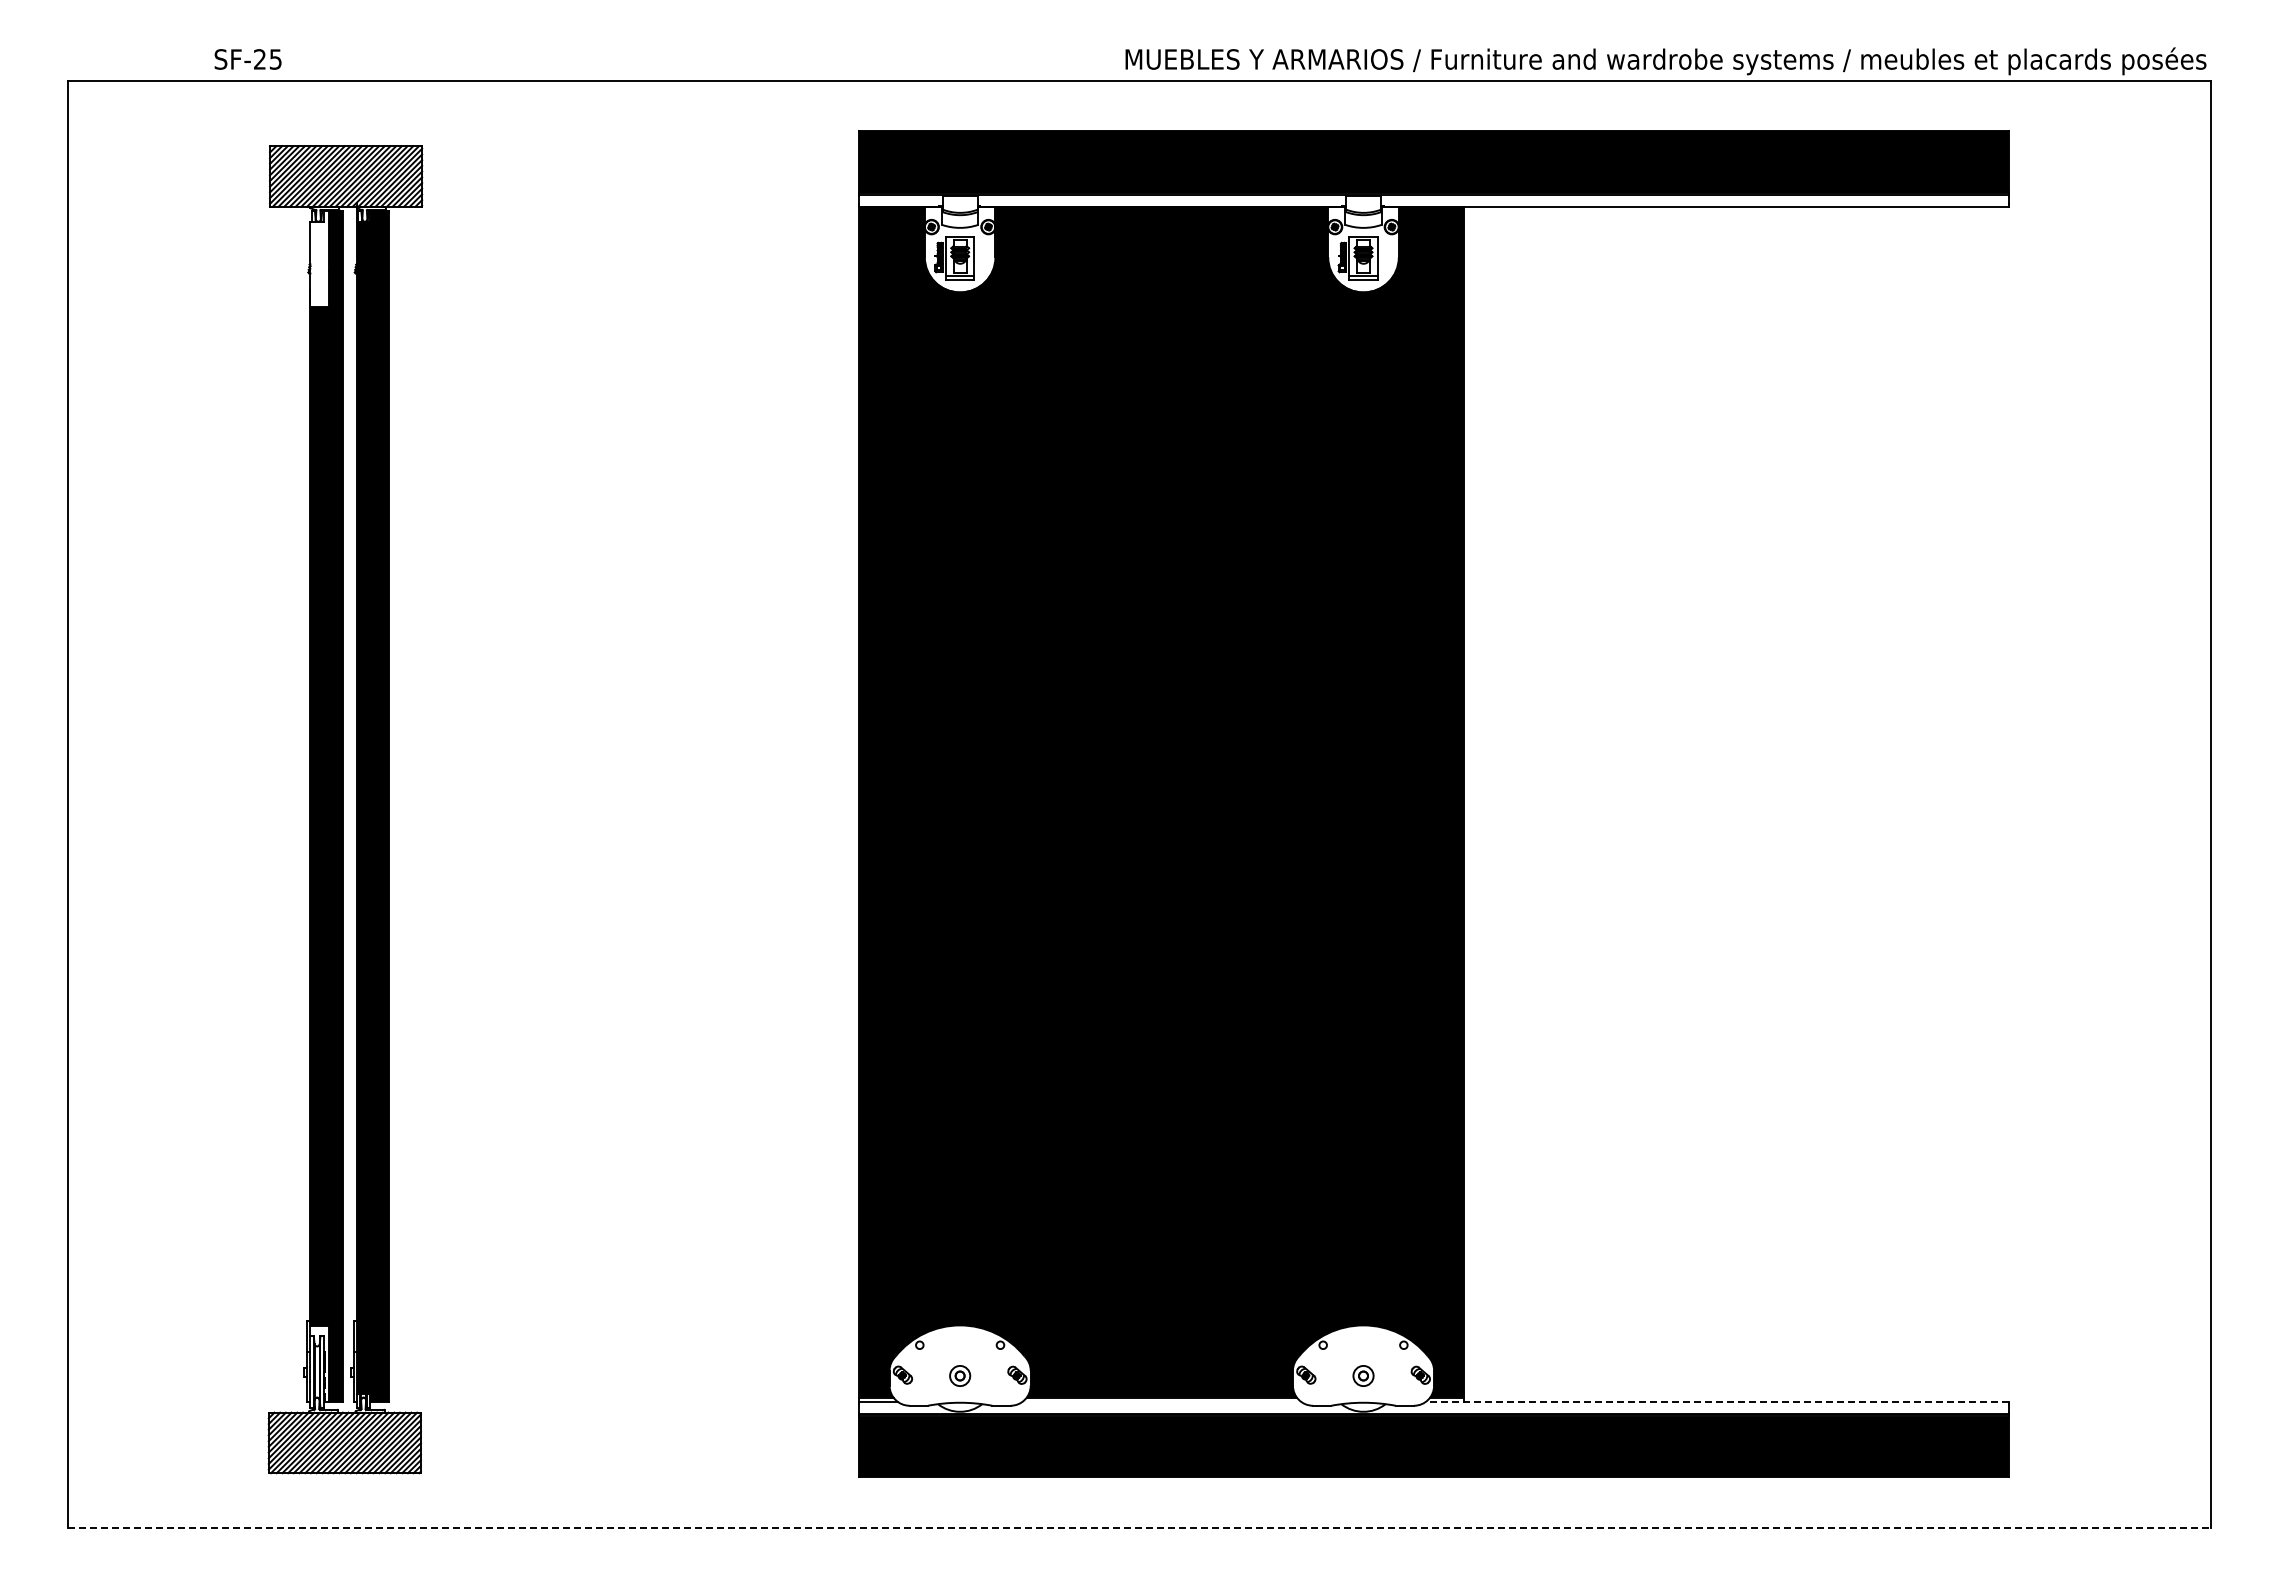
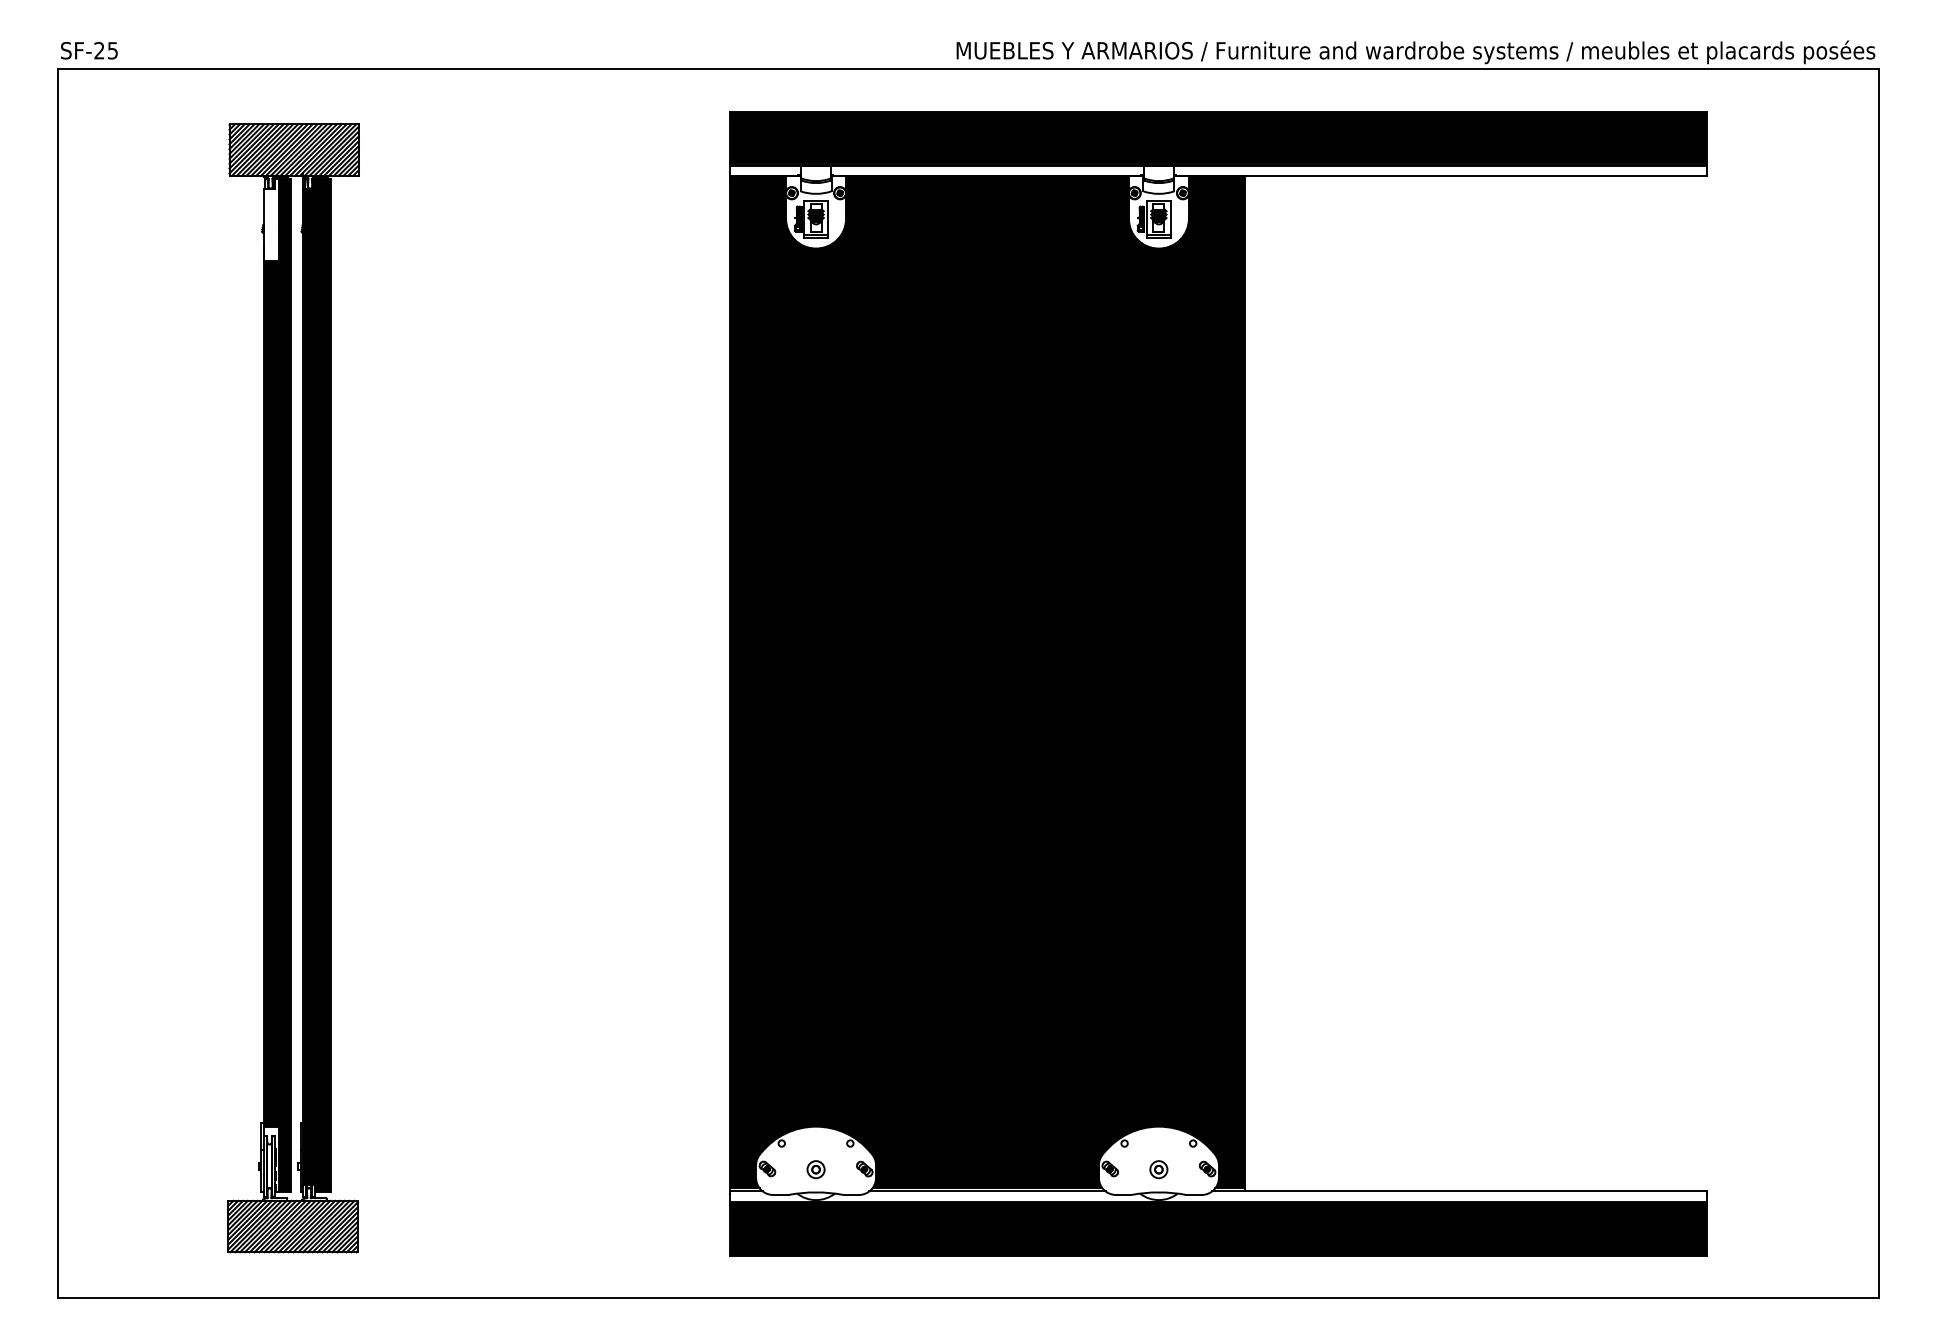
text: (247, 59) -> (88, 50), moved
line: (1161, 1401) -> (987, 1191), added
line: (1717, 1401) -> (1459, 1191), dashed -> solid
line: (1139, 1527) -> (968, 1298), dashed -> solid

